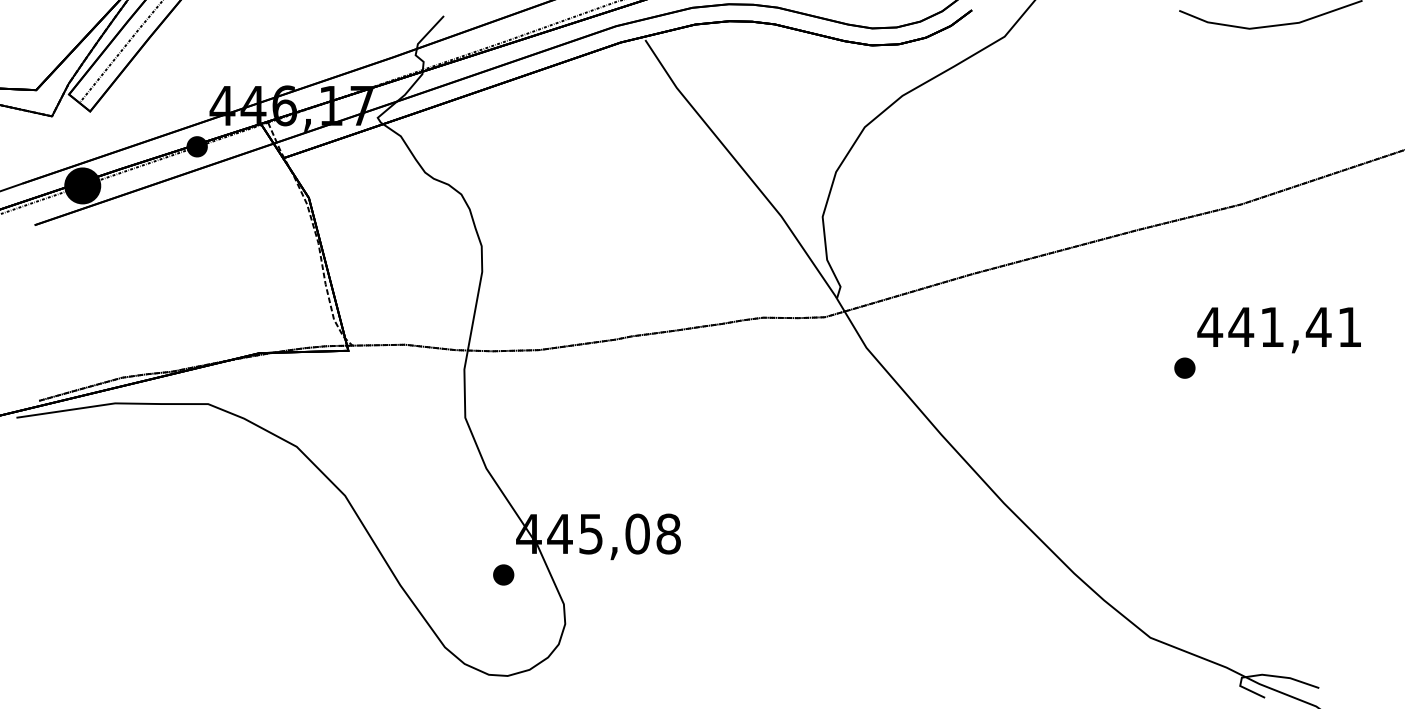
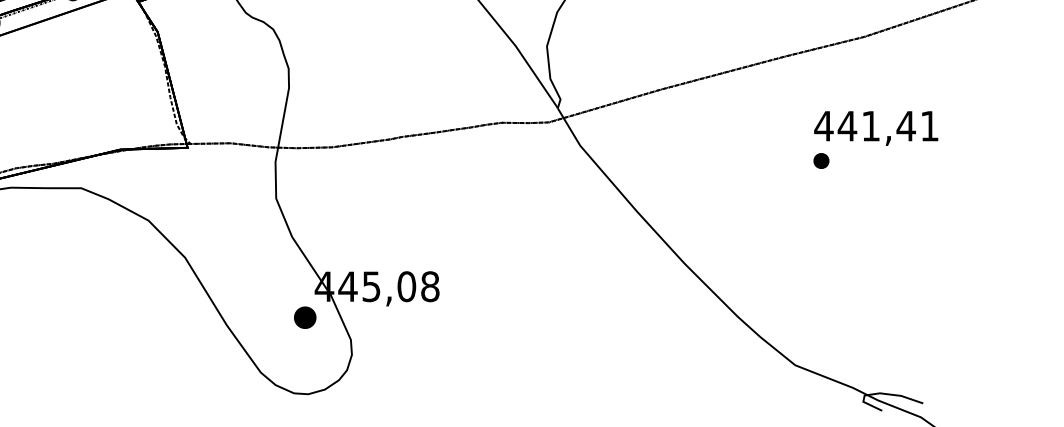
text: (1278, 330) -> (875, 128), moved
part: (503, 574) -> (305, 317), size x1.4

